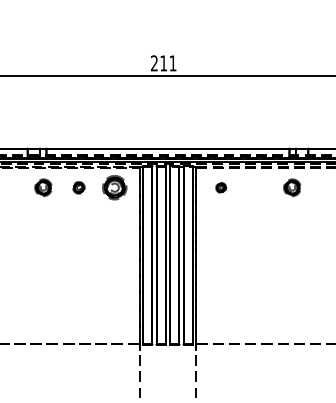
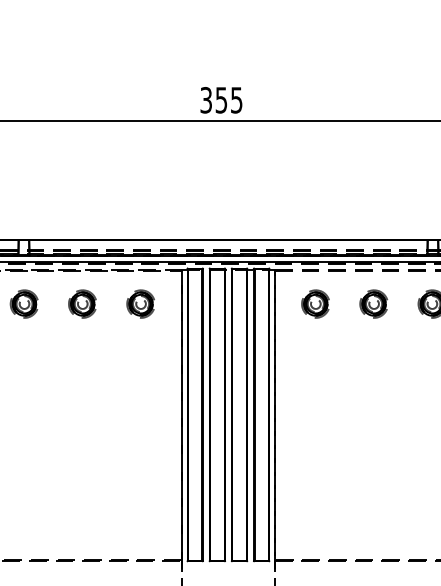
text: (163, 63) -> (221, 100), 211 -> 355
part: (78, 187) -> (81, 303), size x1.43
part: (114, 187) -> (140, 303), size x0.71
part: (220, 187) -> (314, 303), size x1.67
part: (256, 187) -> (373, 303), added

